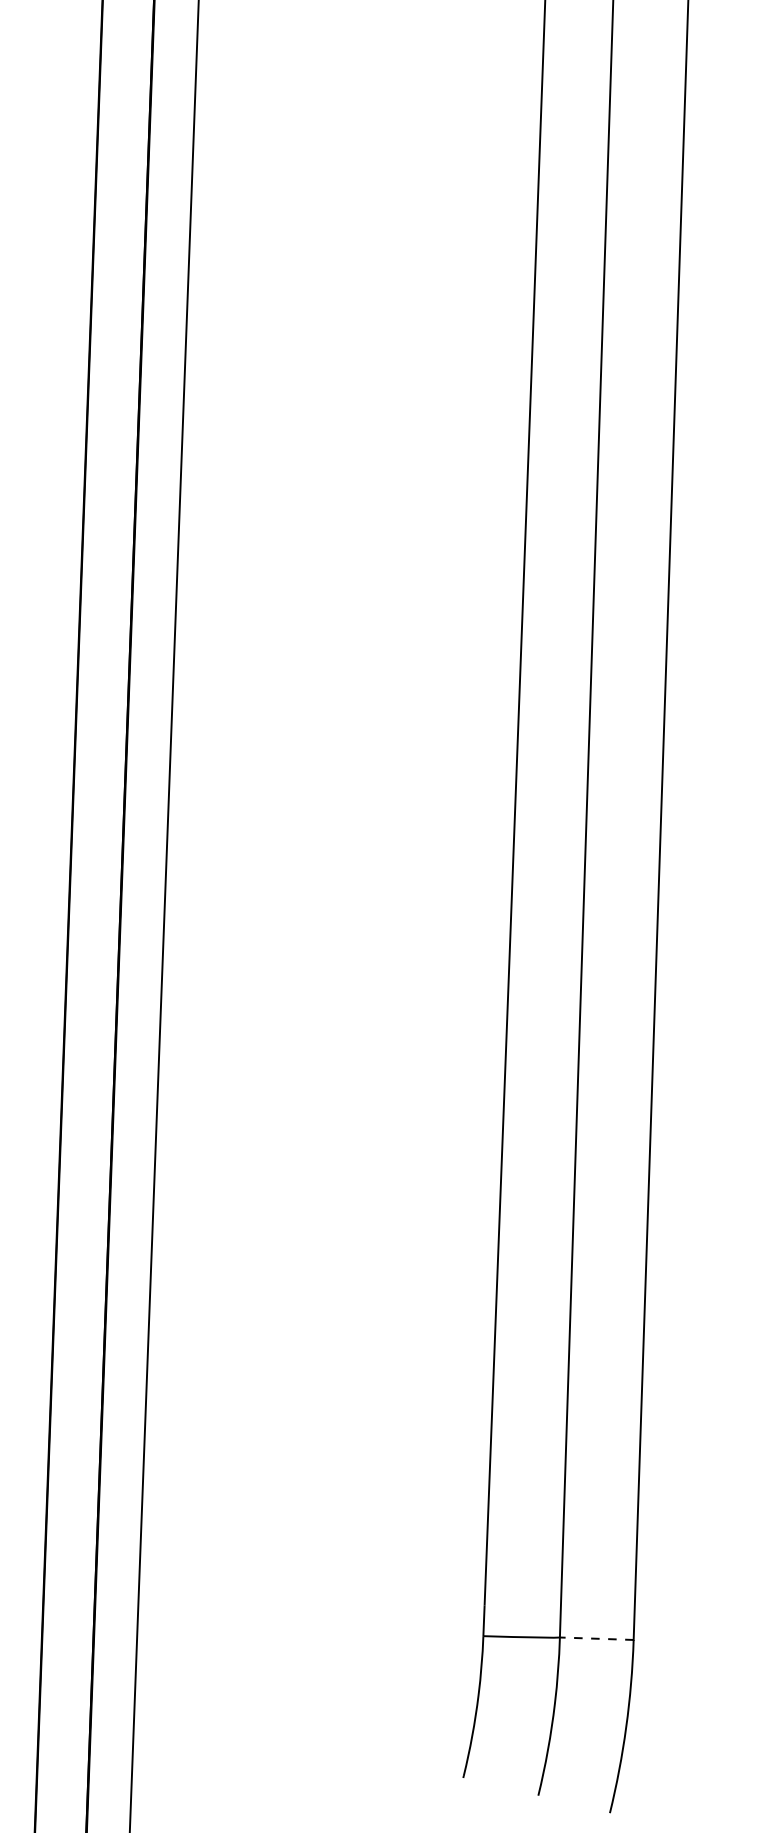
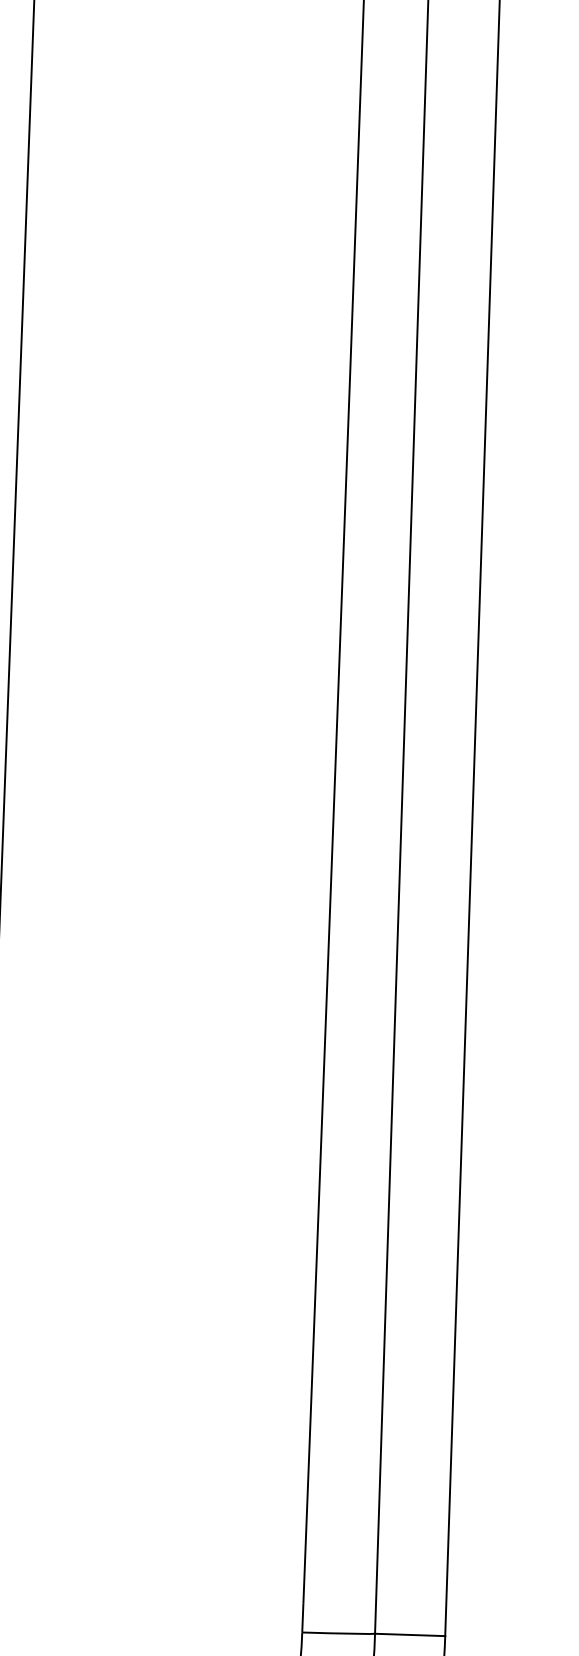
line: (596, 1638) -> (409, 1634), dashed -> solid

